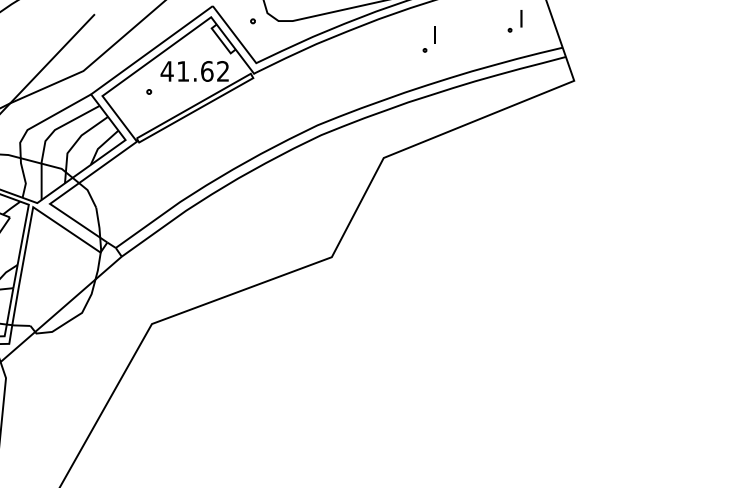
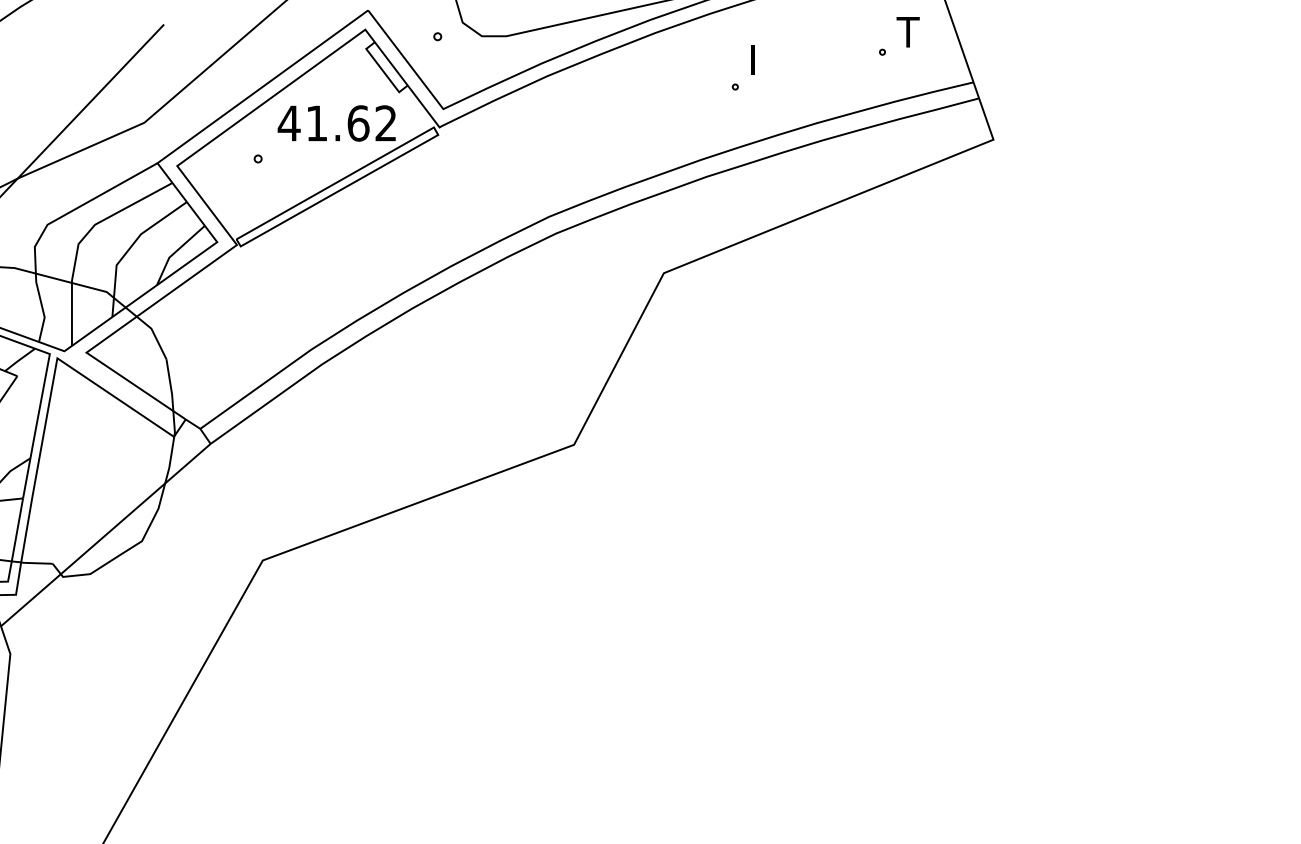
text: (524, 18) -> (907, 31), I -> T

